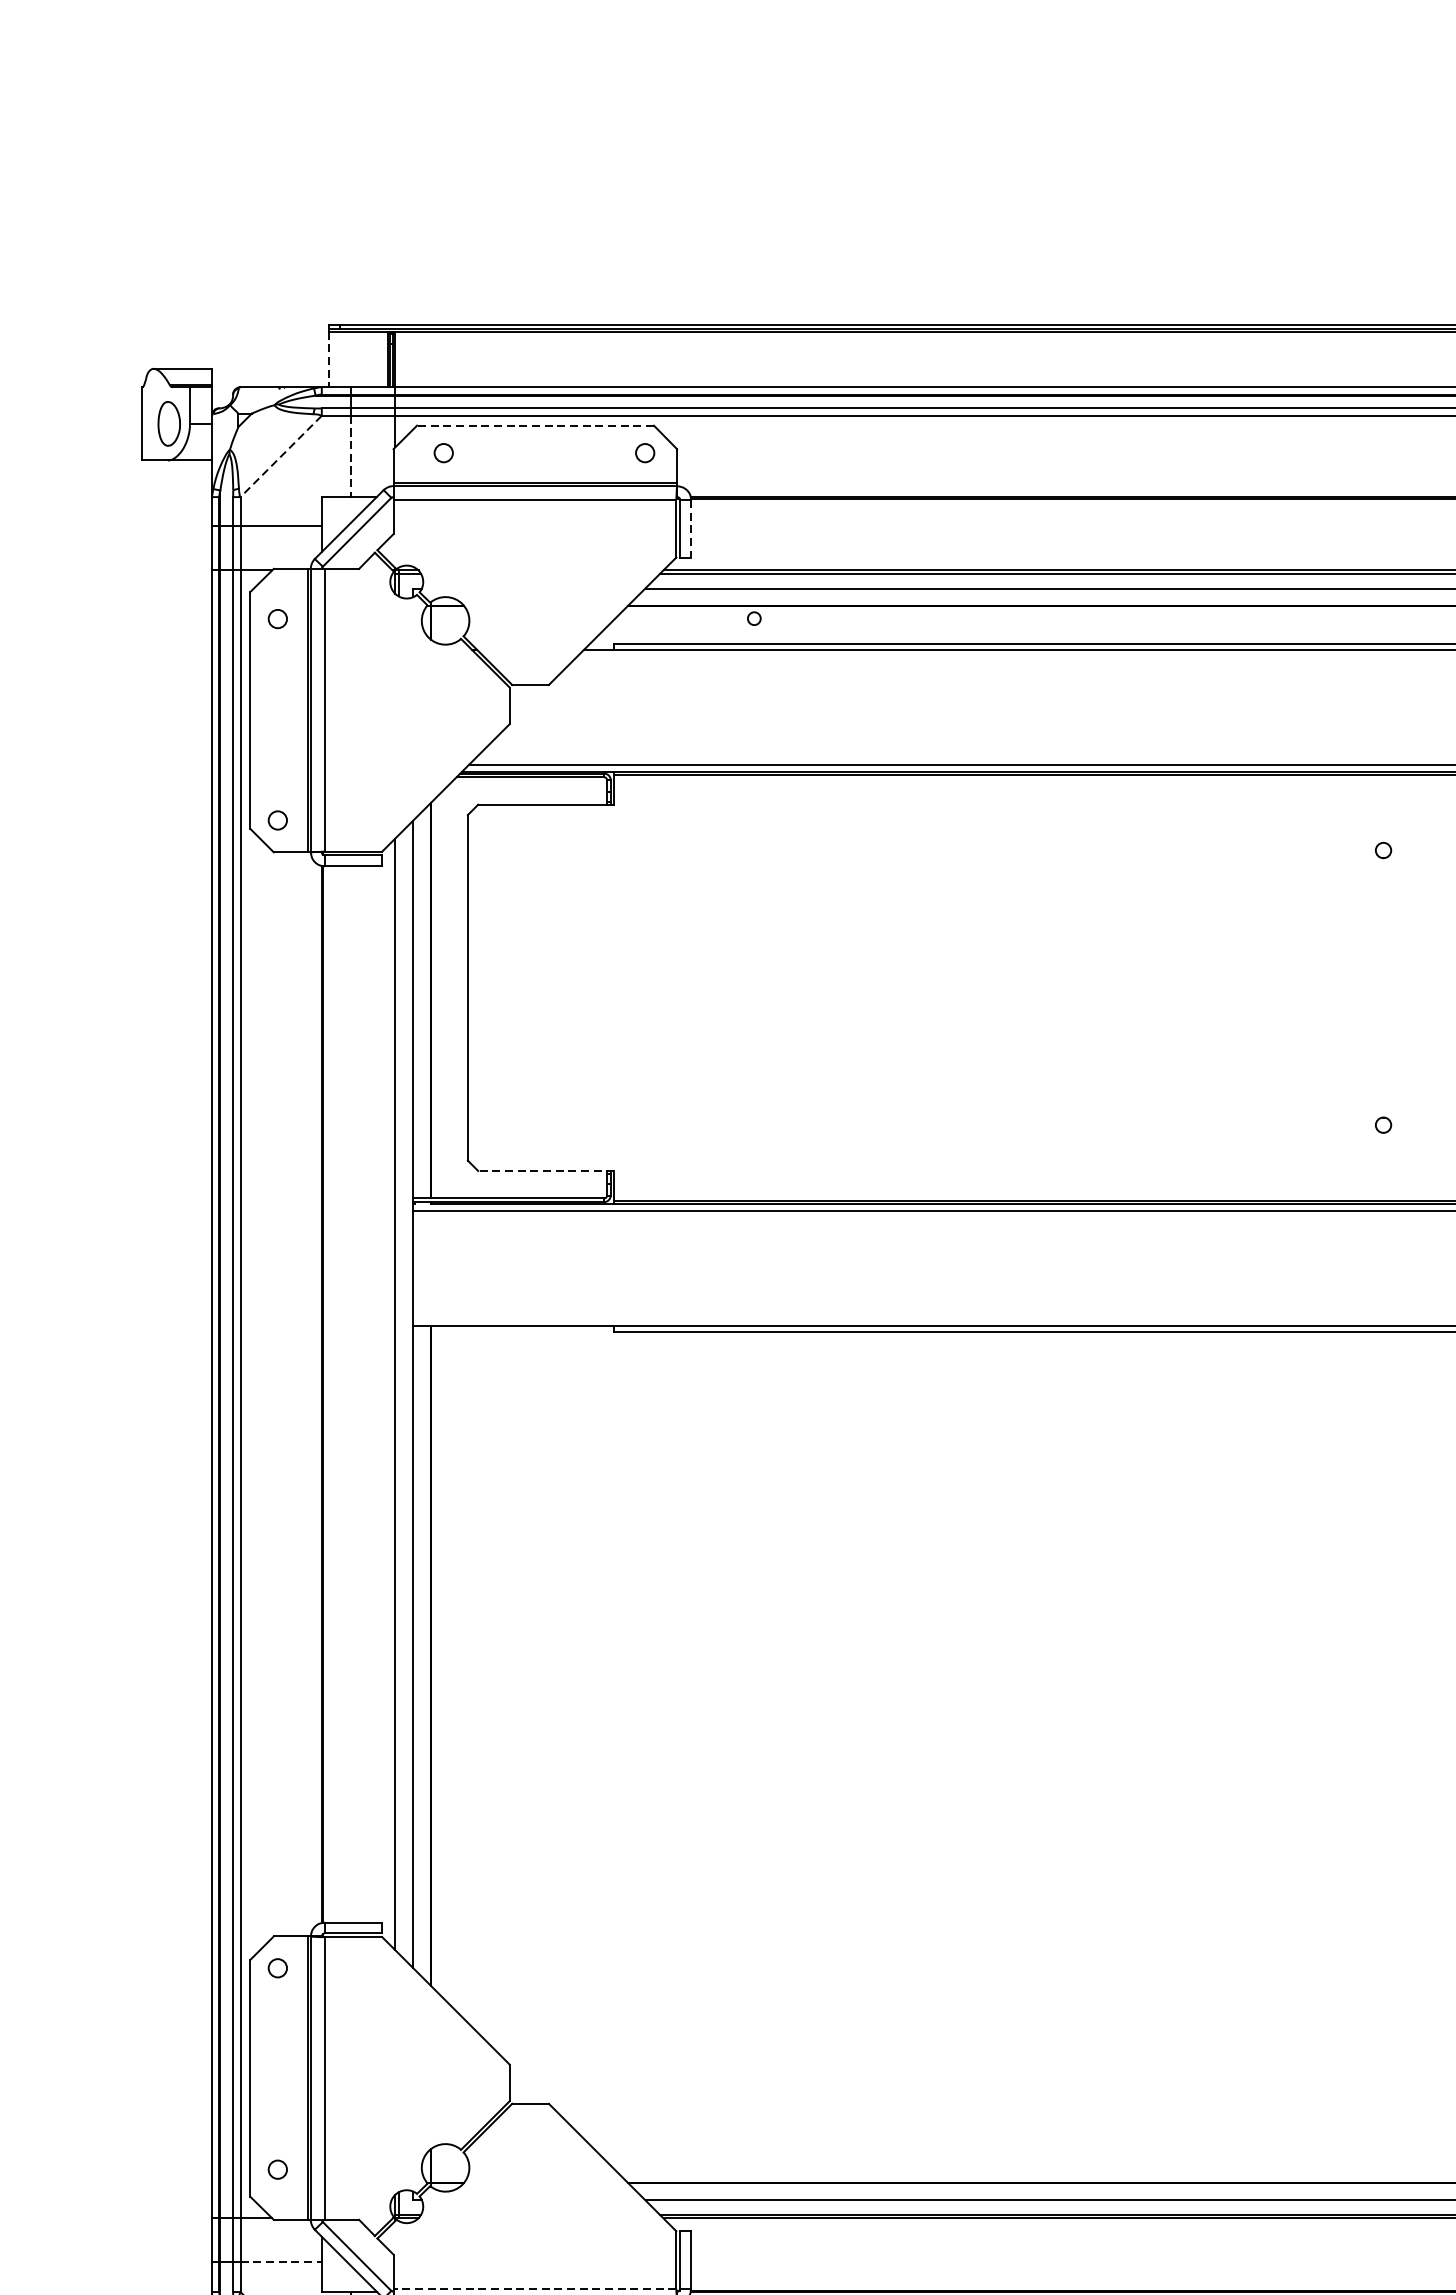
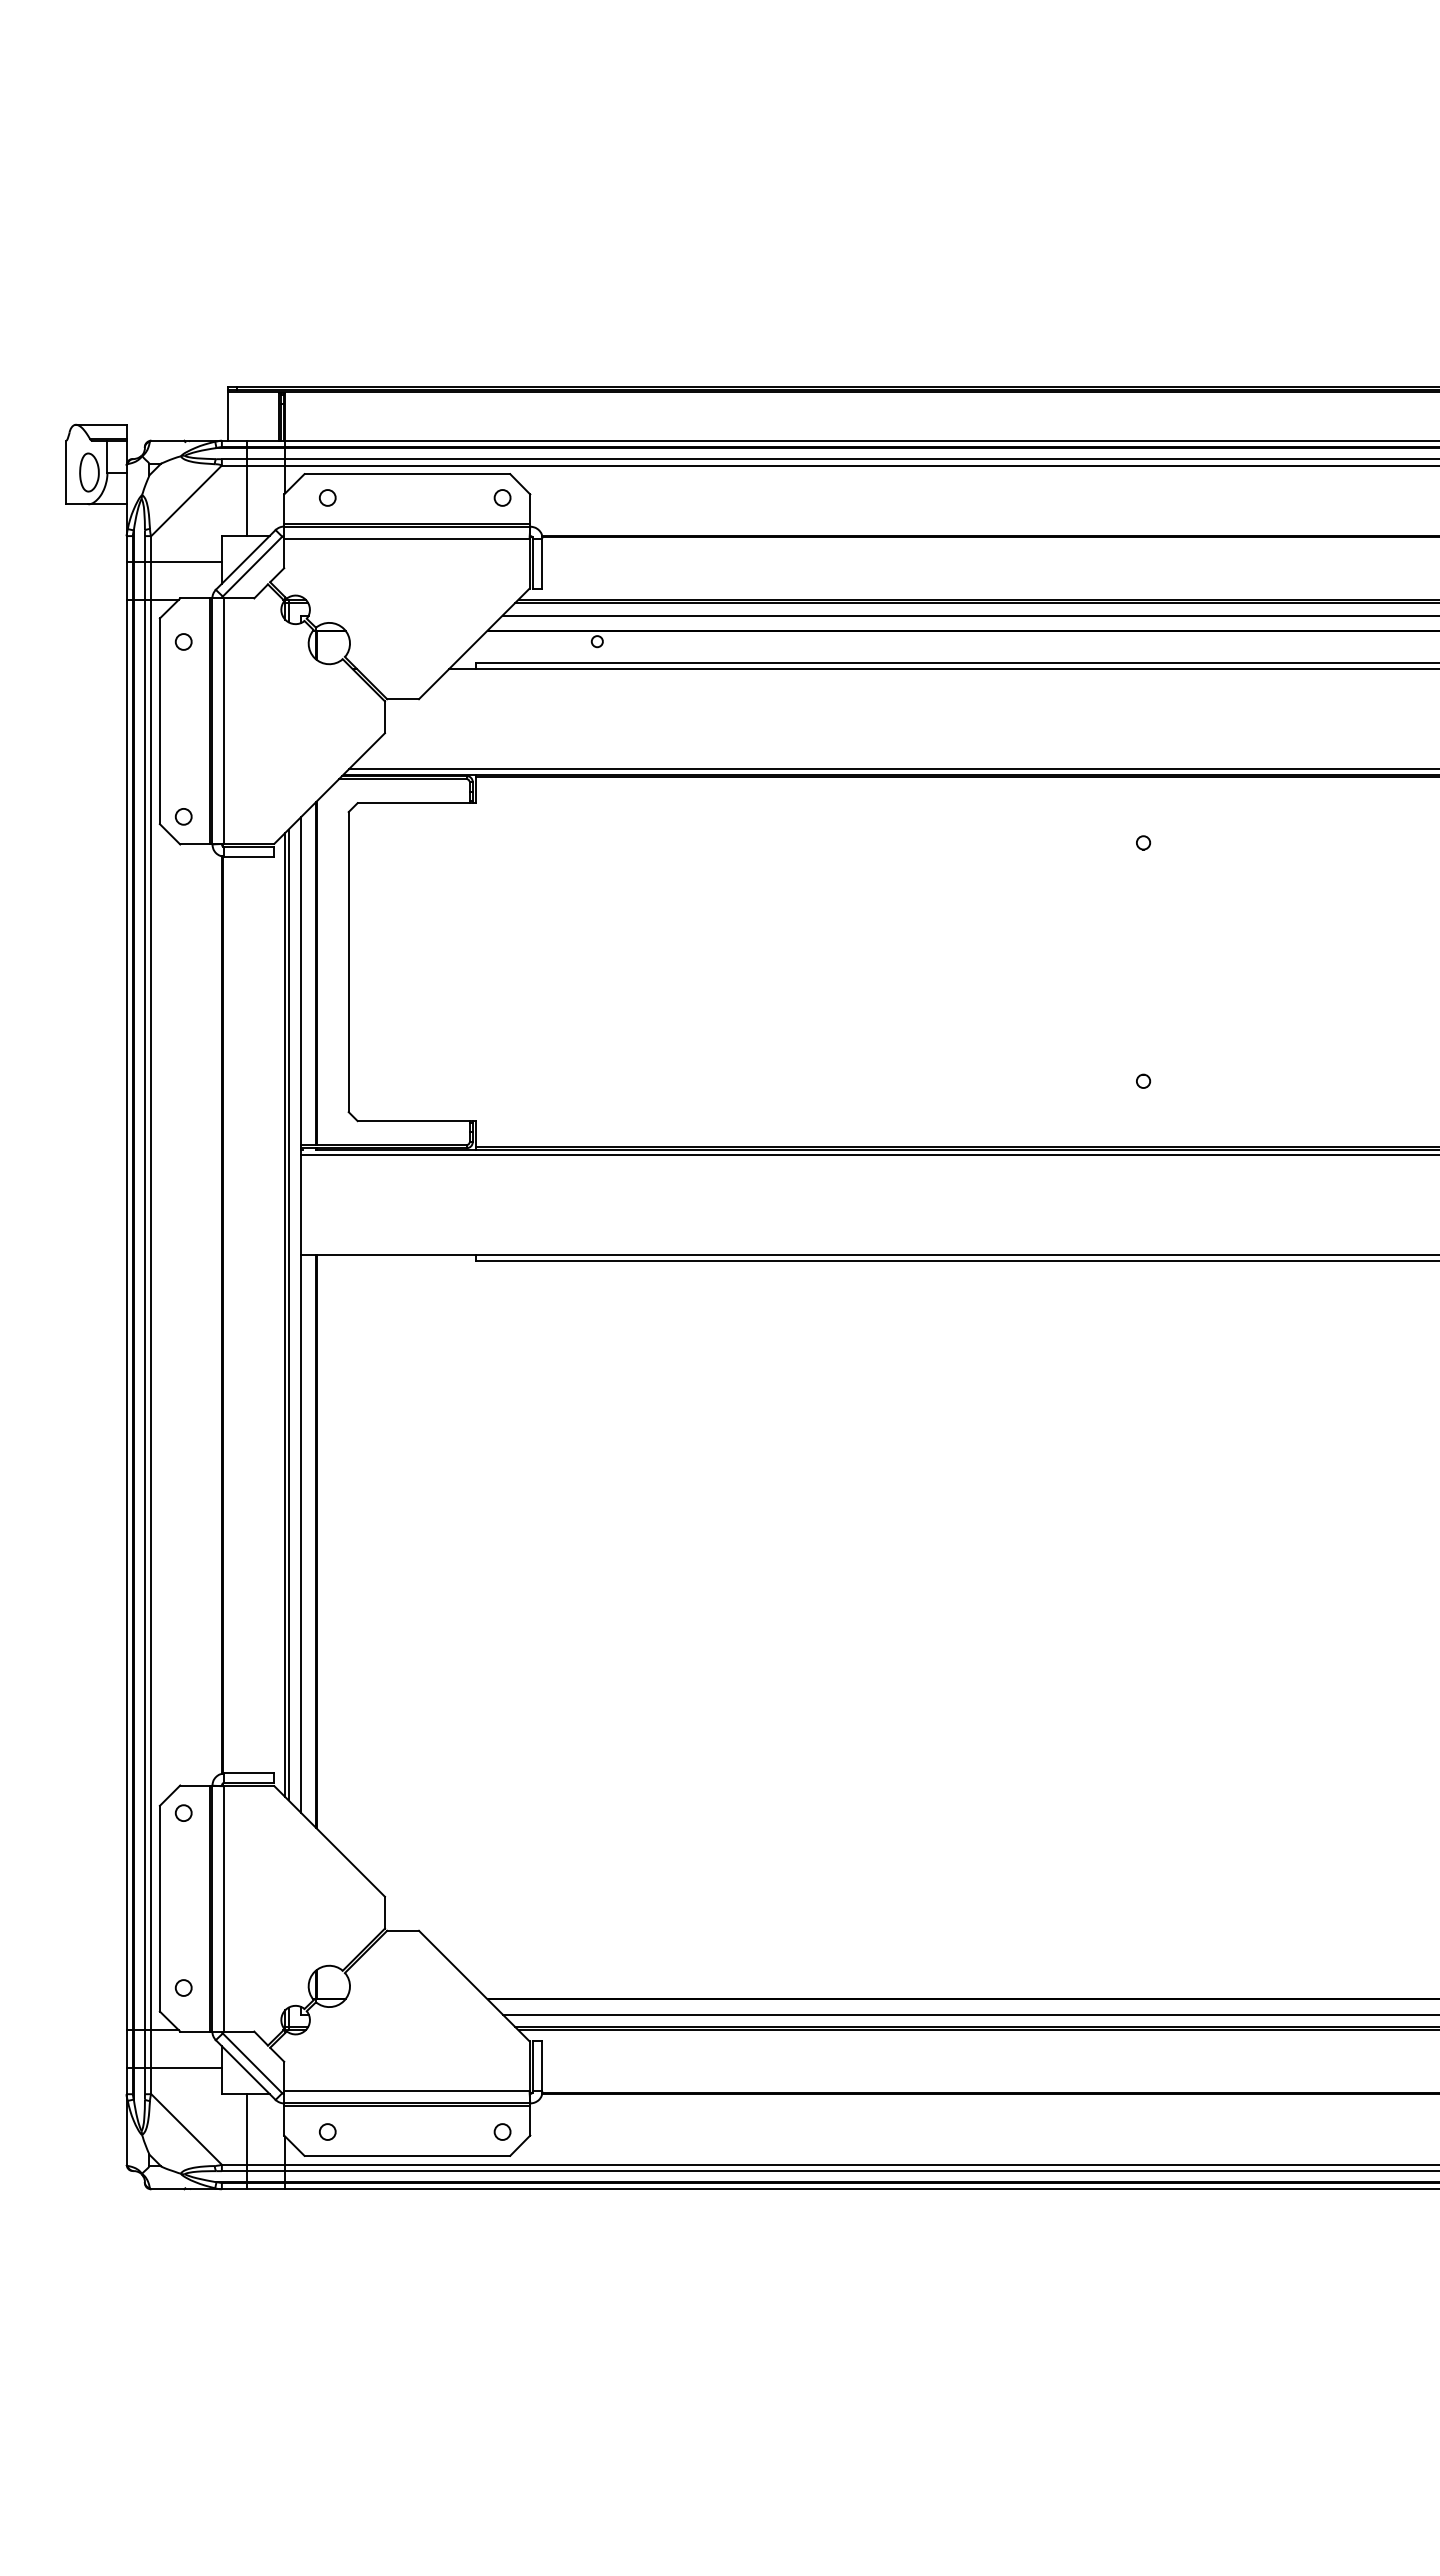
line: (329, 360) -> (228, 417), dashed -> solid
line: (535, 426) -> (407, 474), dashed -> solid
line: (281, 456) -> (186, 500), dashed -> solid
line: (351, 457) -> (247, 501), dashed -> solid
line: (691, 528) -> (542, 563), dashed -> solid
line: (545, 1171) -> (416, 1121), dashed -> solid
line: (398, 1393) -> (288, 1314), added
line: (282, 2262) -> (187, 2068), dashed -> solid
line: (534, 2288) -> (406, 2091), dashed -> solid

